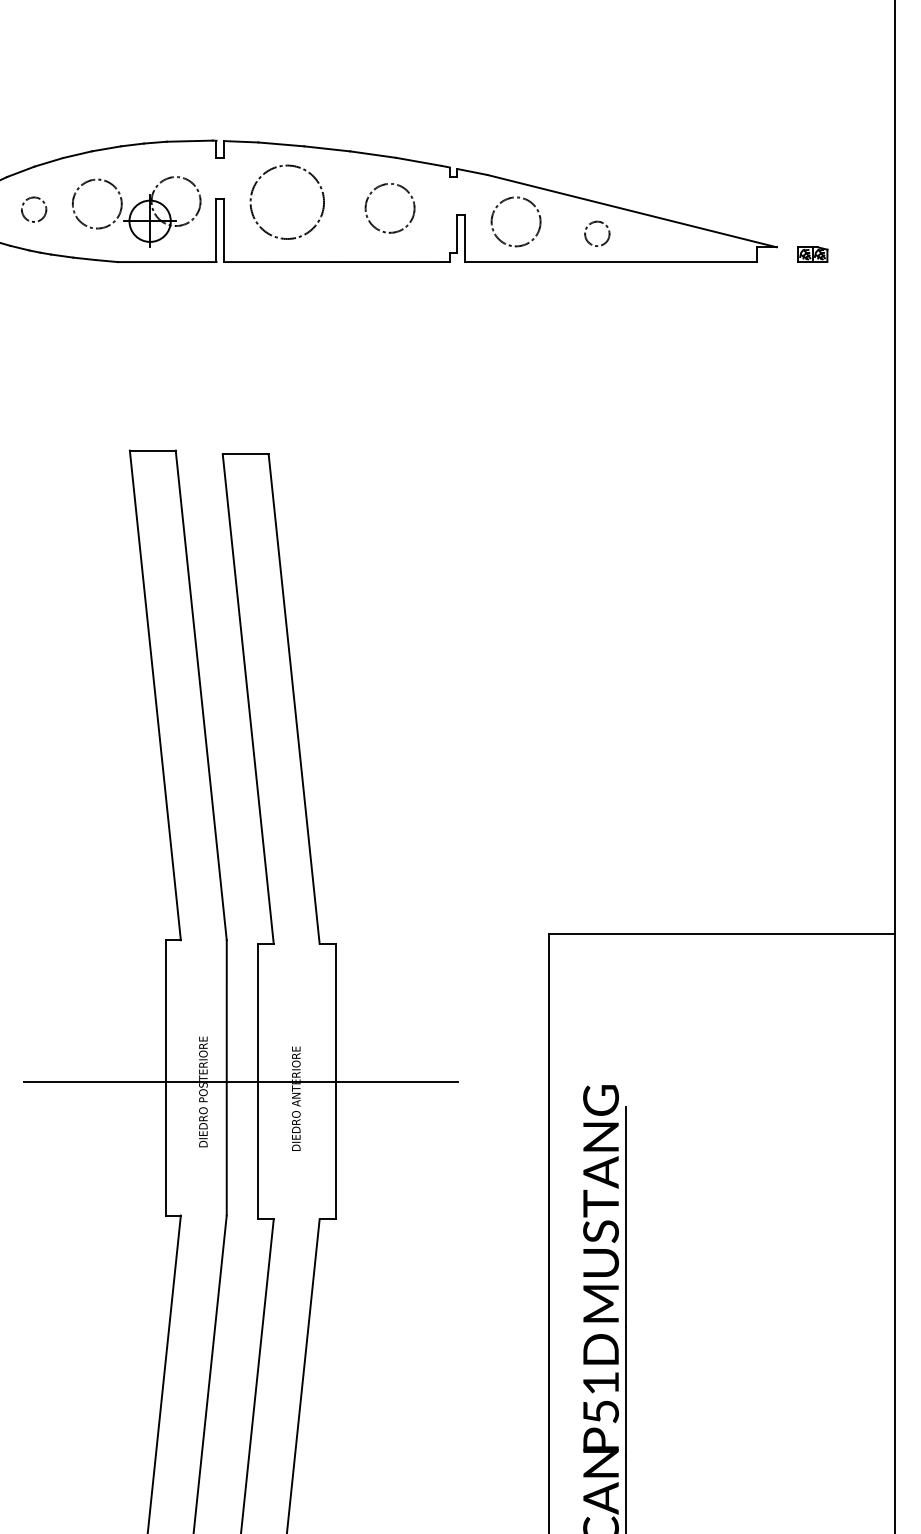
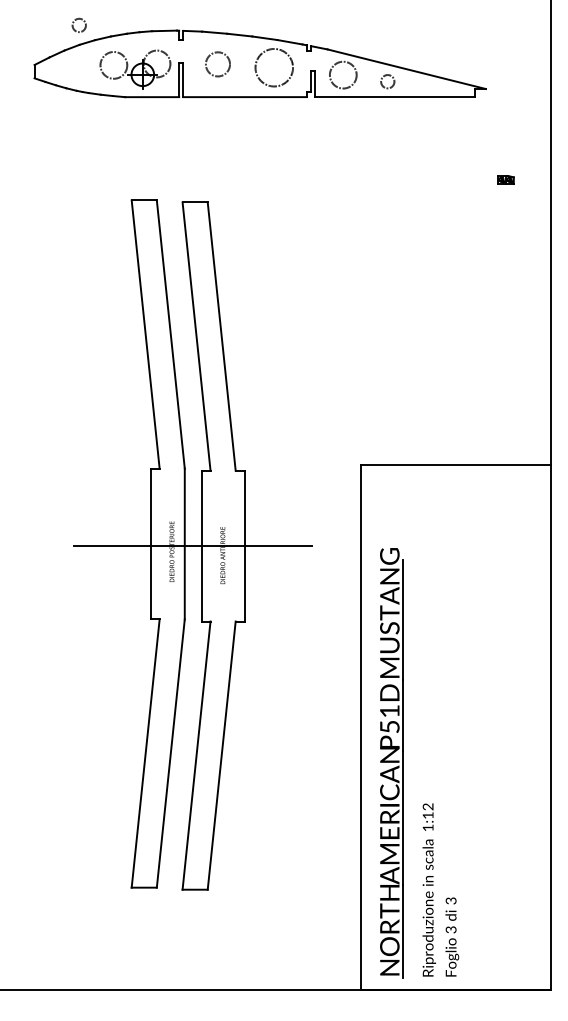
circle: (286, 202) -> (217, 64), size x0.6
circle: (32, 207) -> (78, 24), moved
circle: (388, 207) -> (273, 67), size x1.4
part: (812, 253) -> (505, 179), moved

